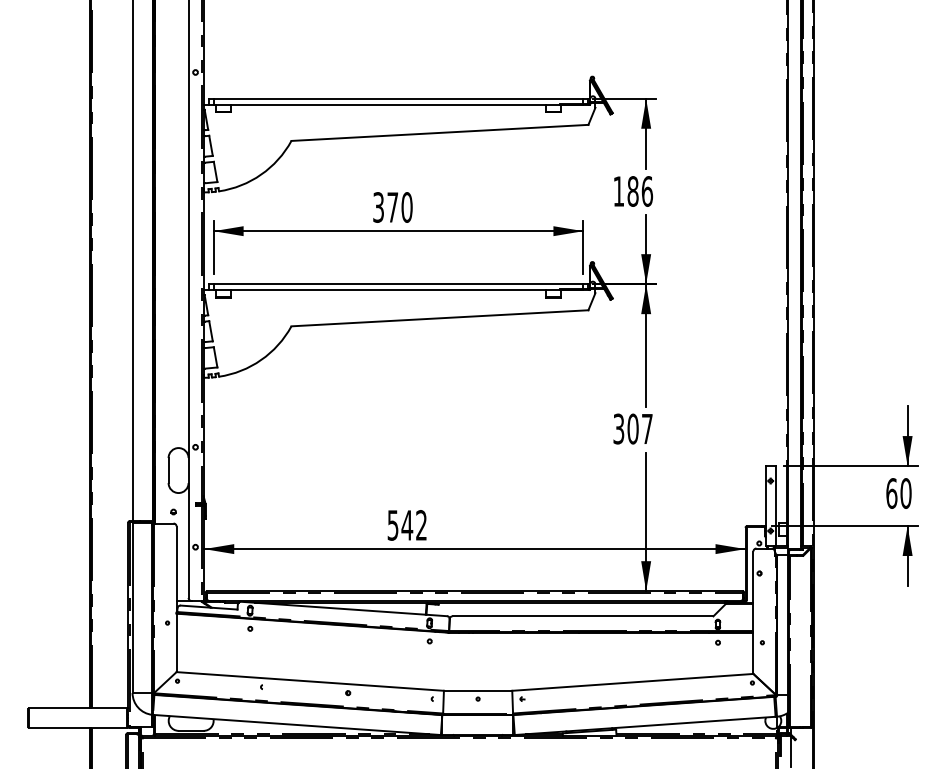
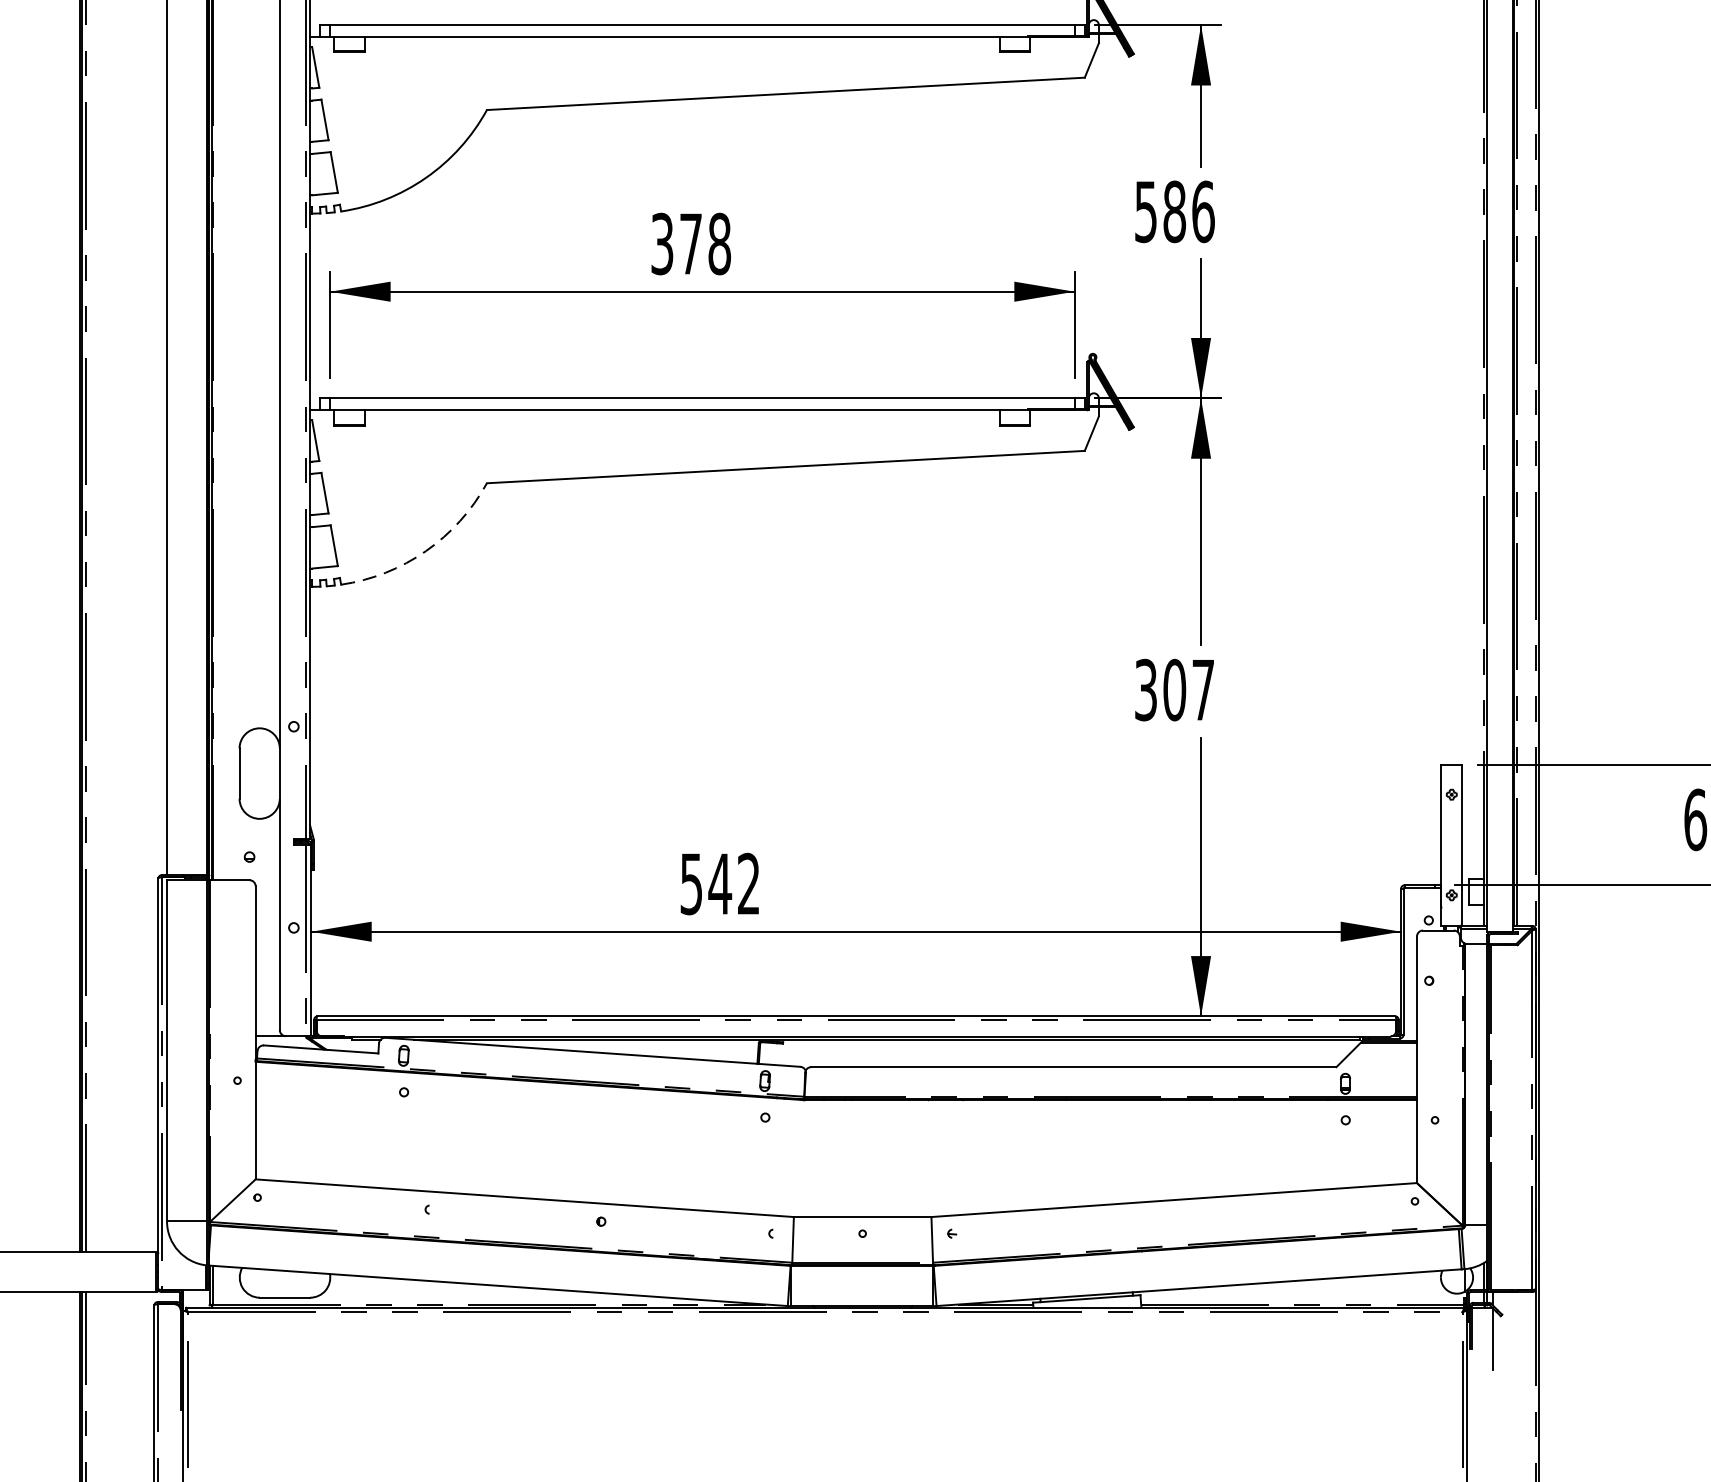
text: (618, 191) -> (1145, 211), 186 -> 586
text: (406, 207) -> (718, 244), 370 -> 378
arc: (261, 360) -> (426, 552), solid -> dashed

